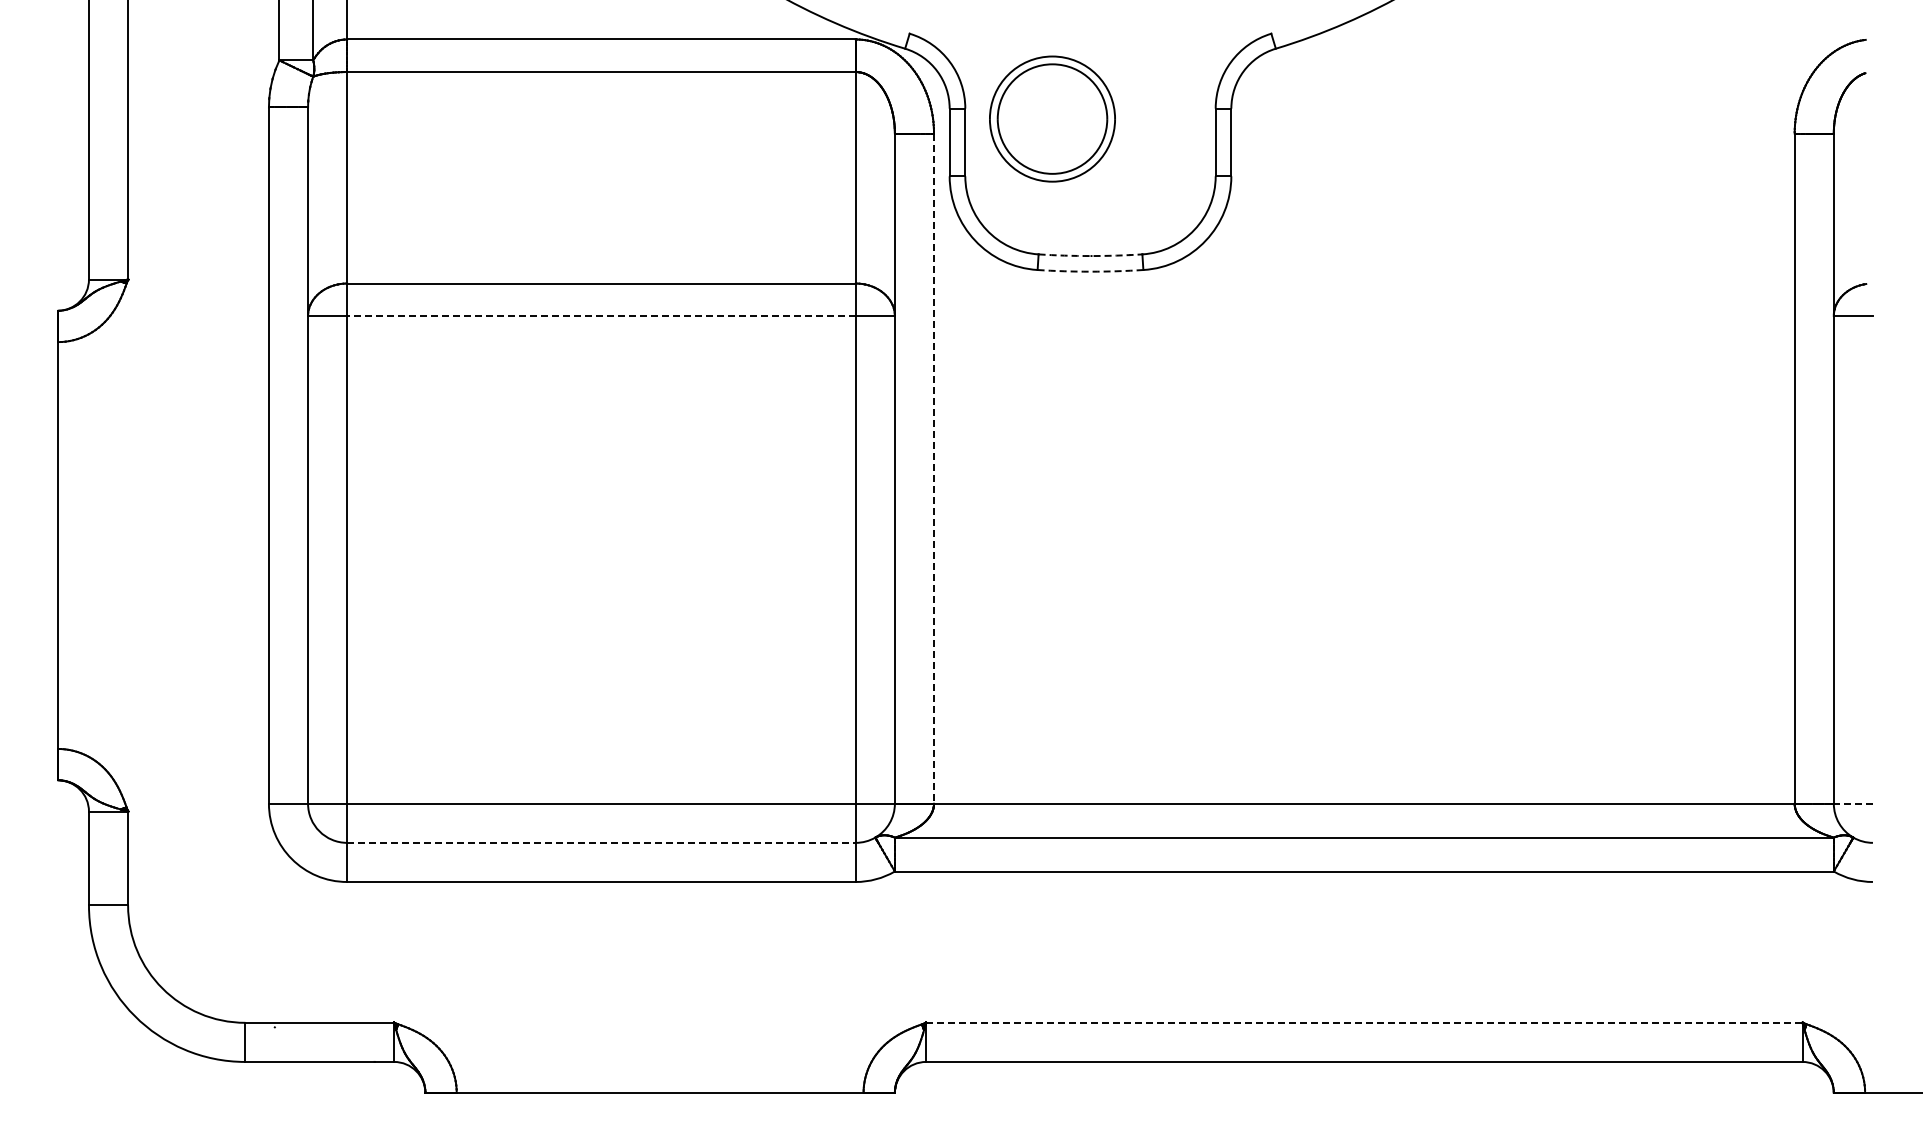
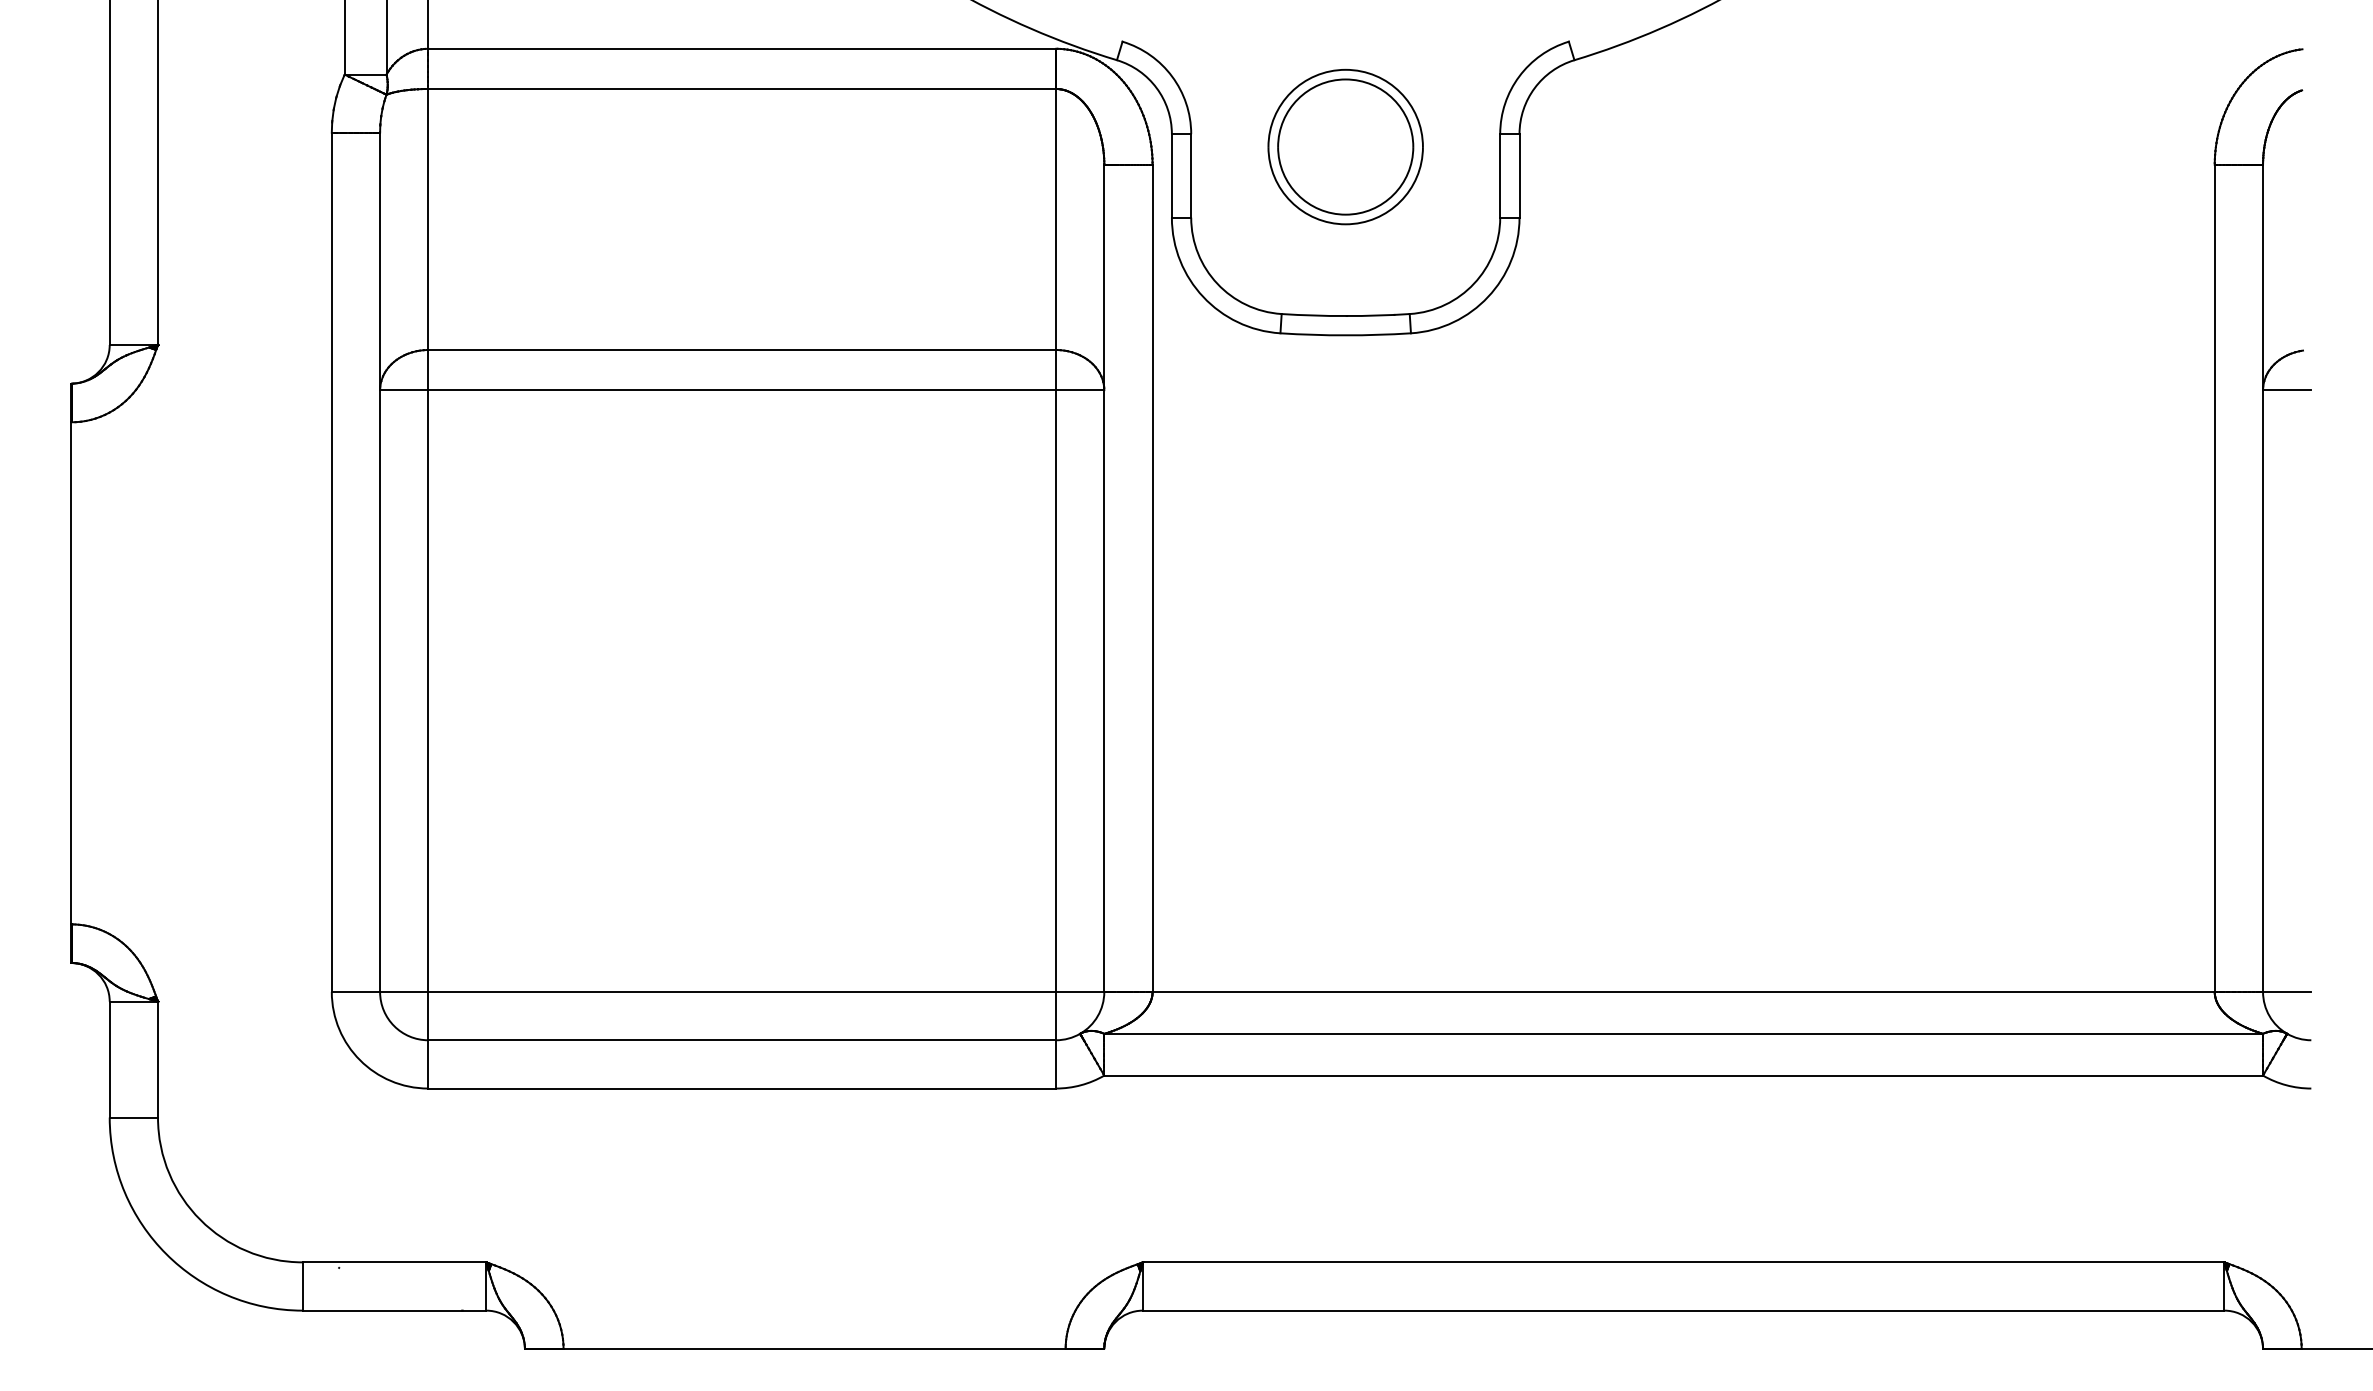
part: (1052, 118) -> (1345, 146), moved
arc: (1090, 256) -> (1345, 316), dashed -> solid
arc: (1090, 271) -> (1345, 335), dashed -> solid
line: (600, 316) -> (740, 390), dashed -> solid
line: (934, 469) -> (1153, 579), dashed -> solid
line: (1853, 803) -> (2287, 991), dashed -> solid
line: (601, 842) -> (742, 1039), dashed -> solid
line: (1364, 1022) -> (1683, 1261), dashed -> solid

